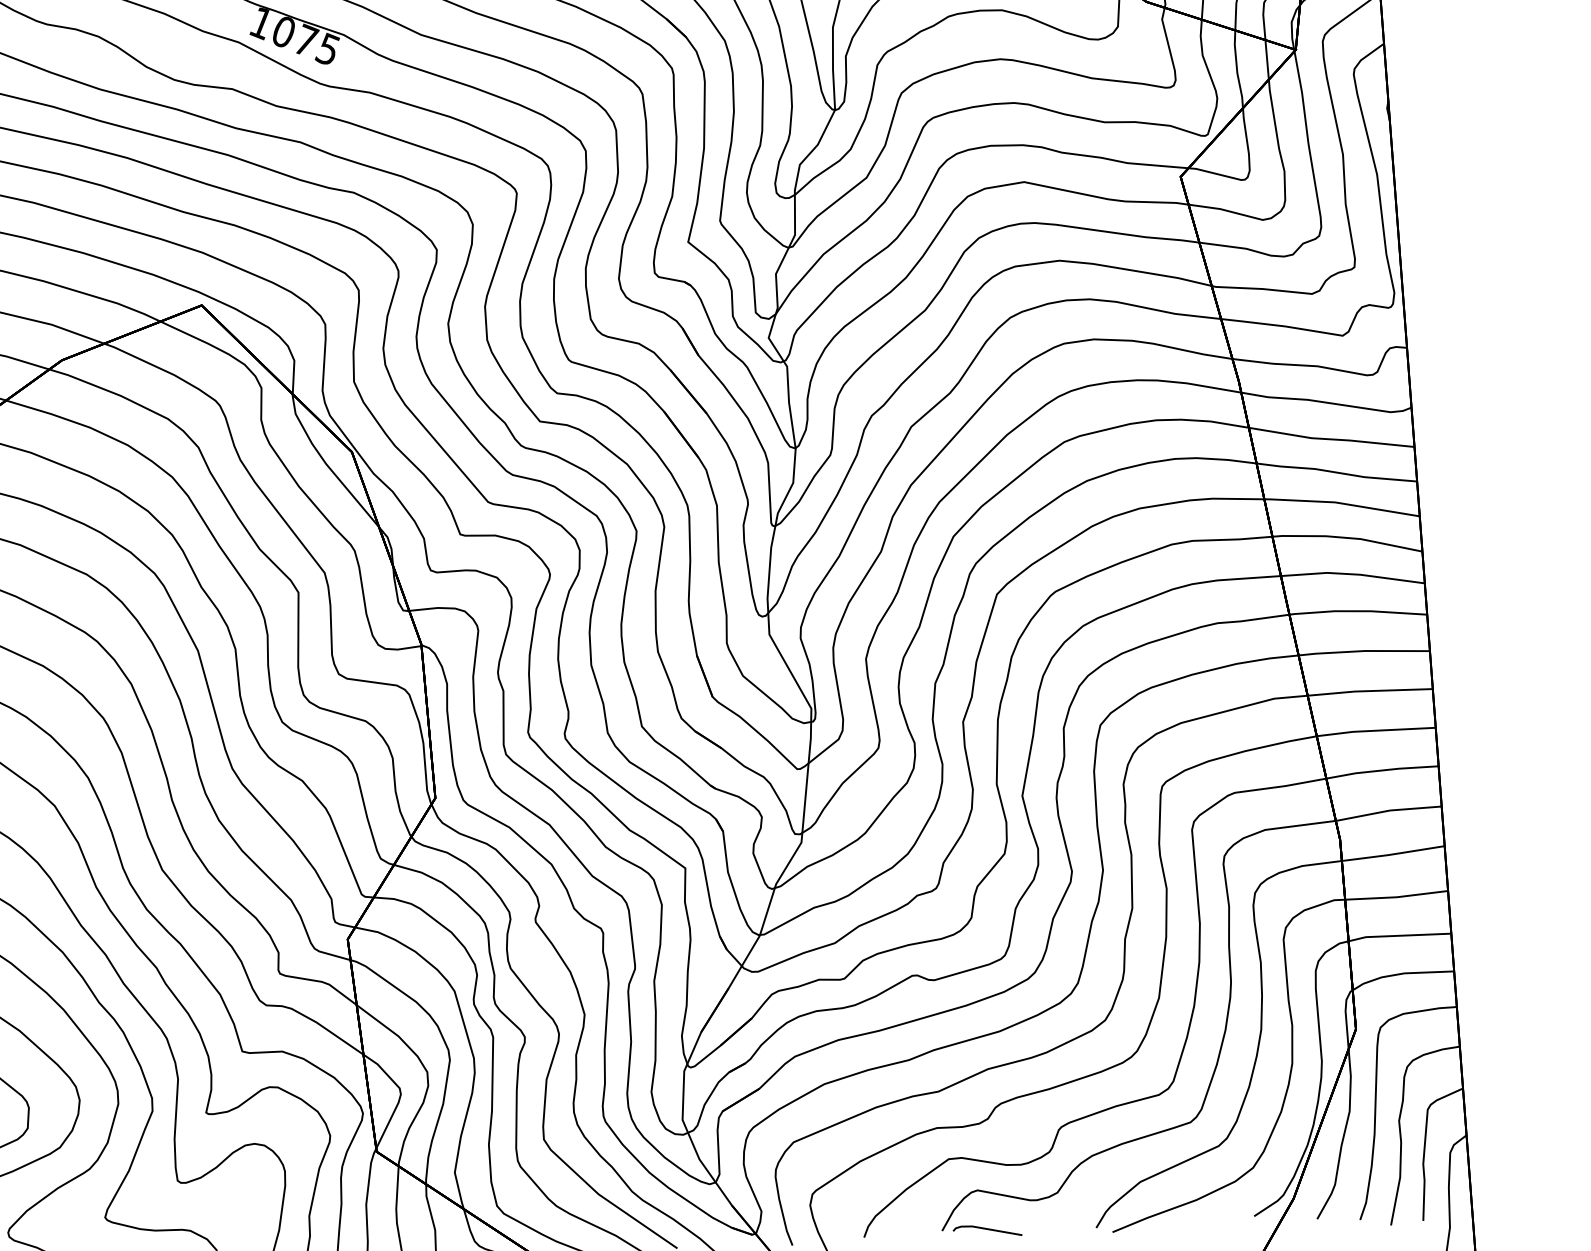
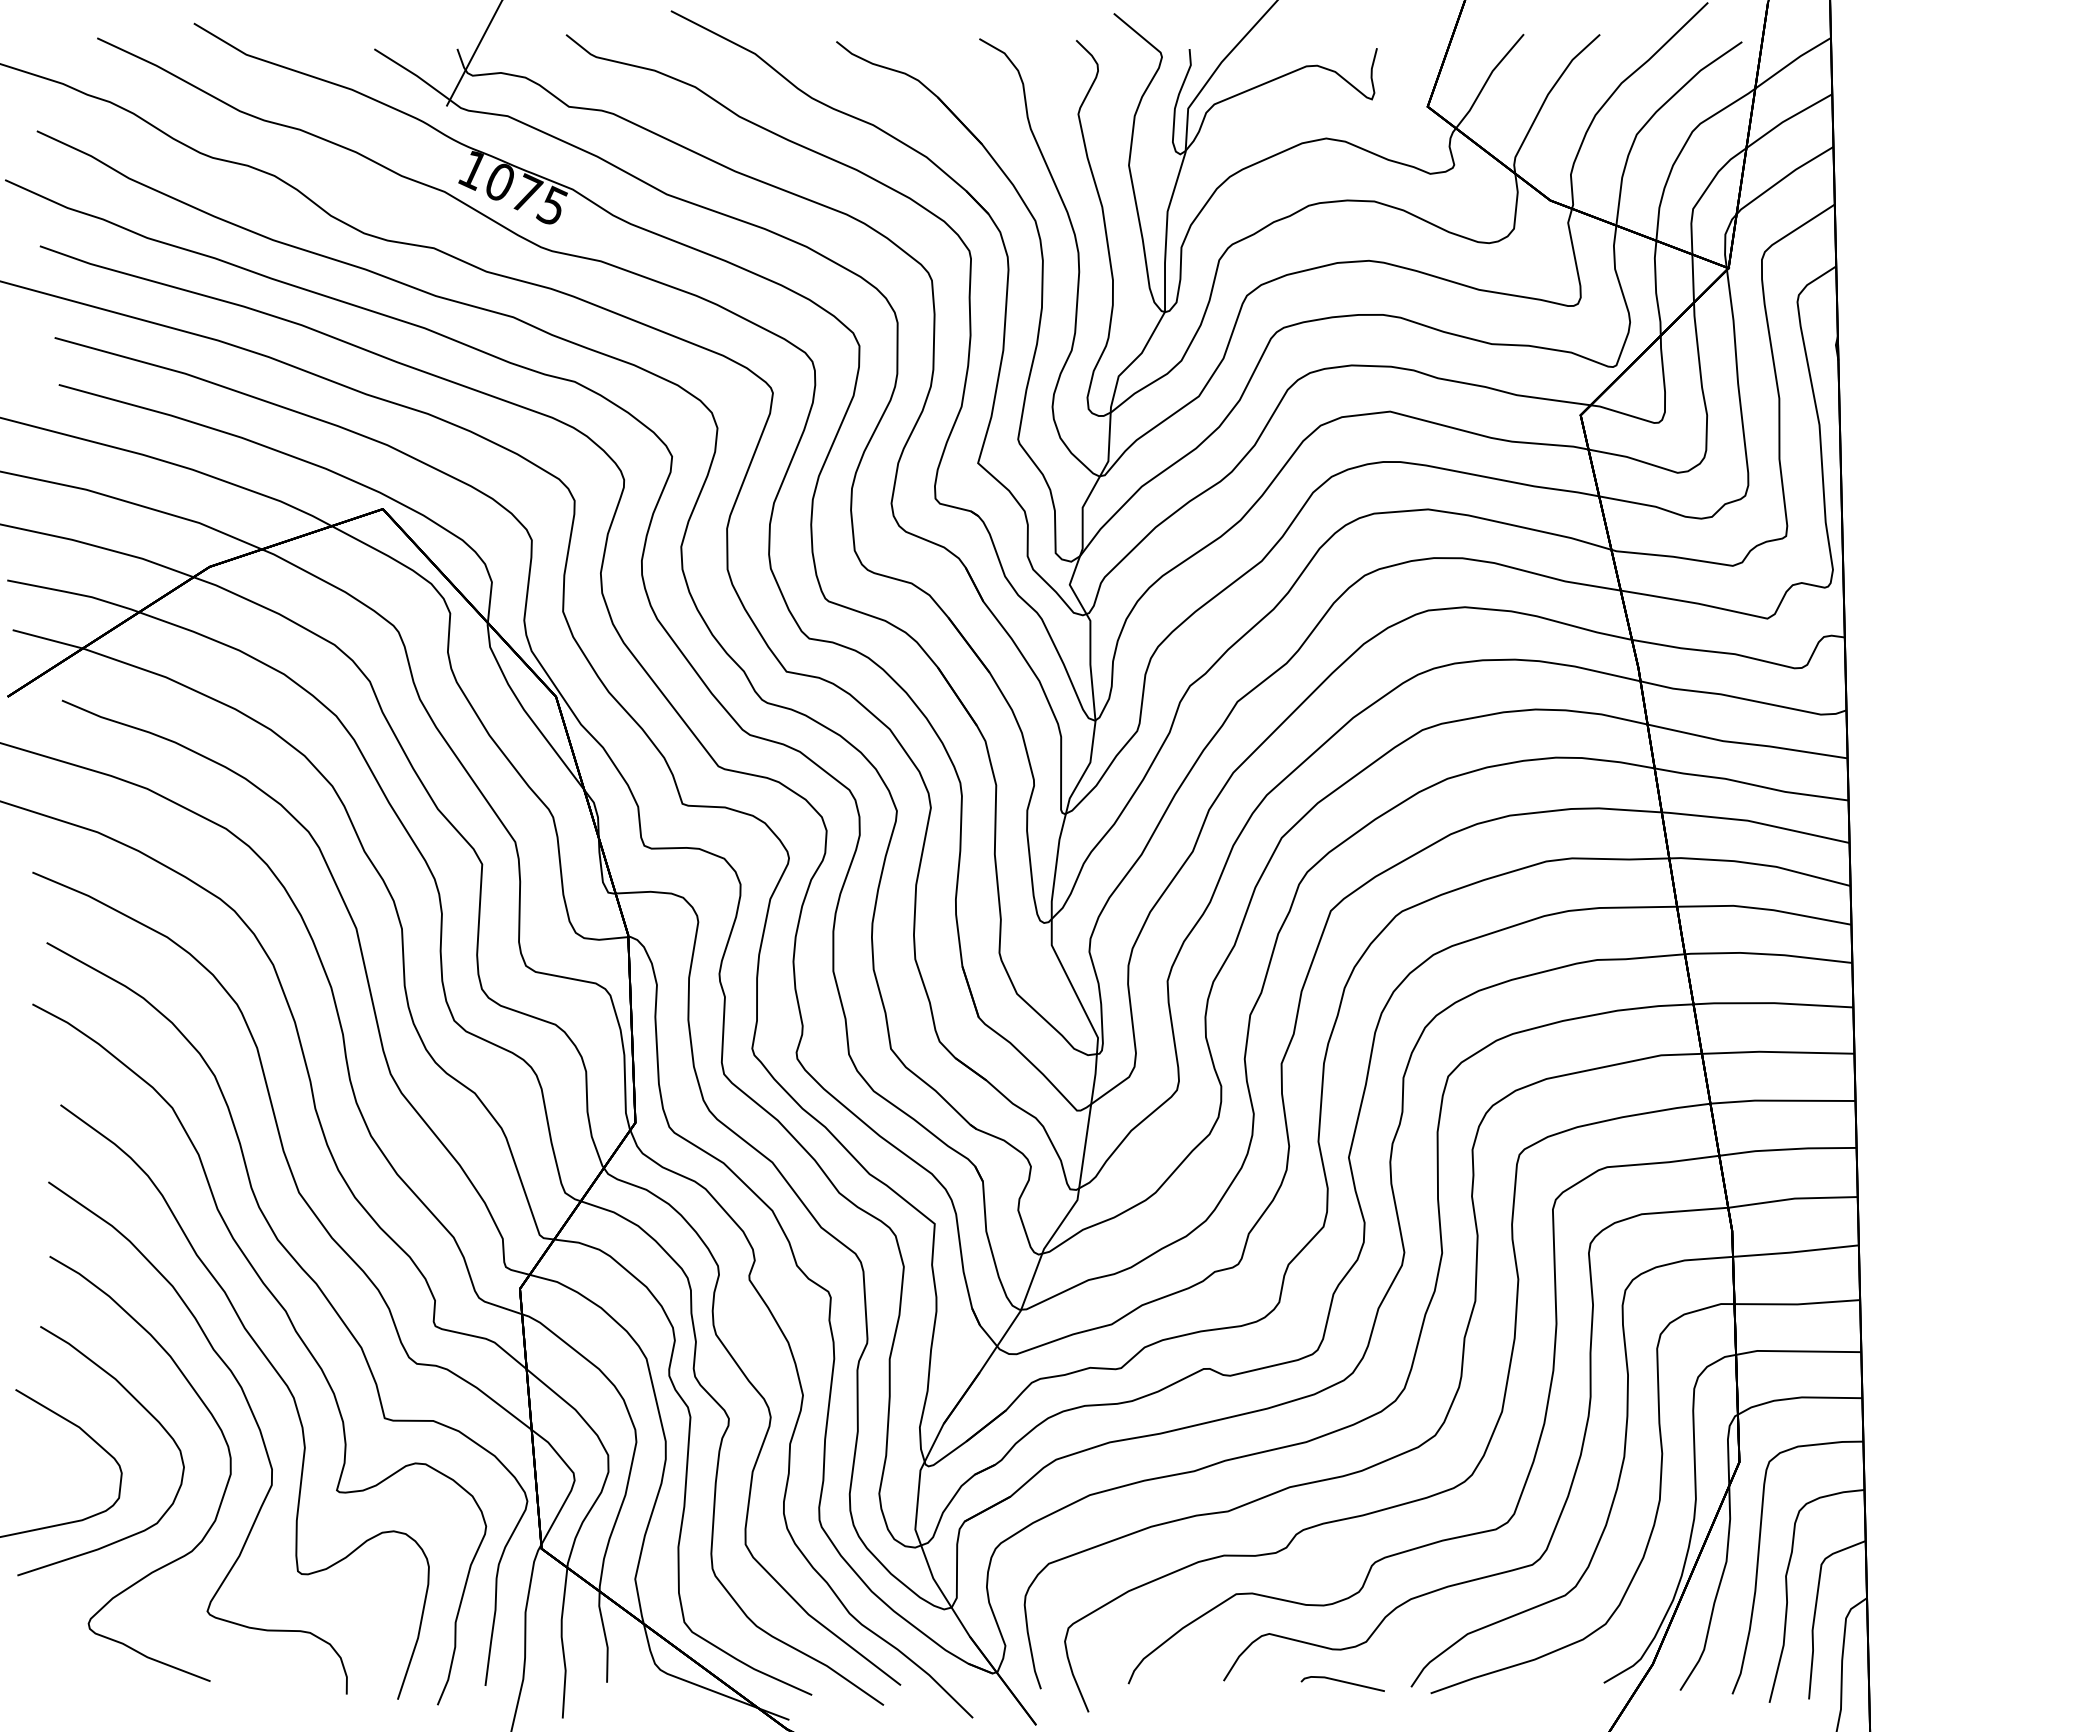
line: (987, 1229) -> (1342, 1682), moved

